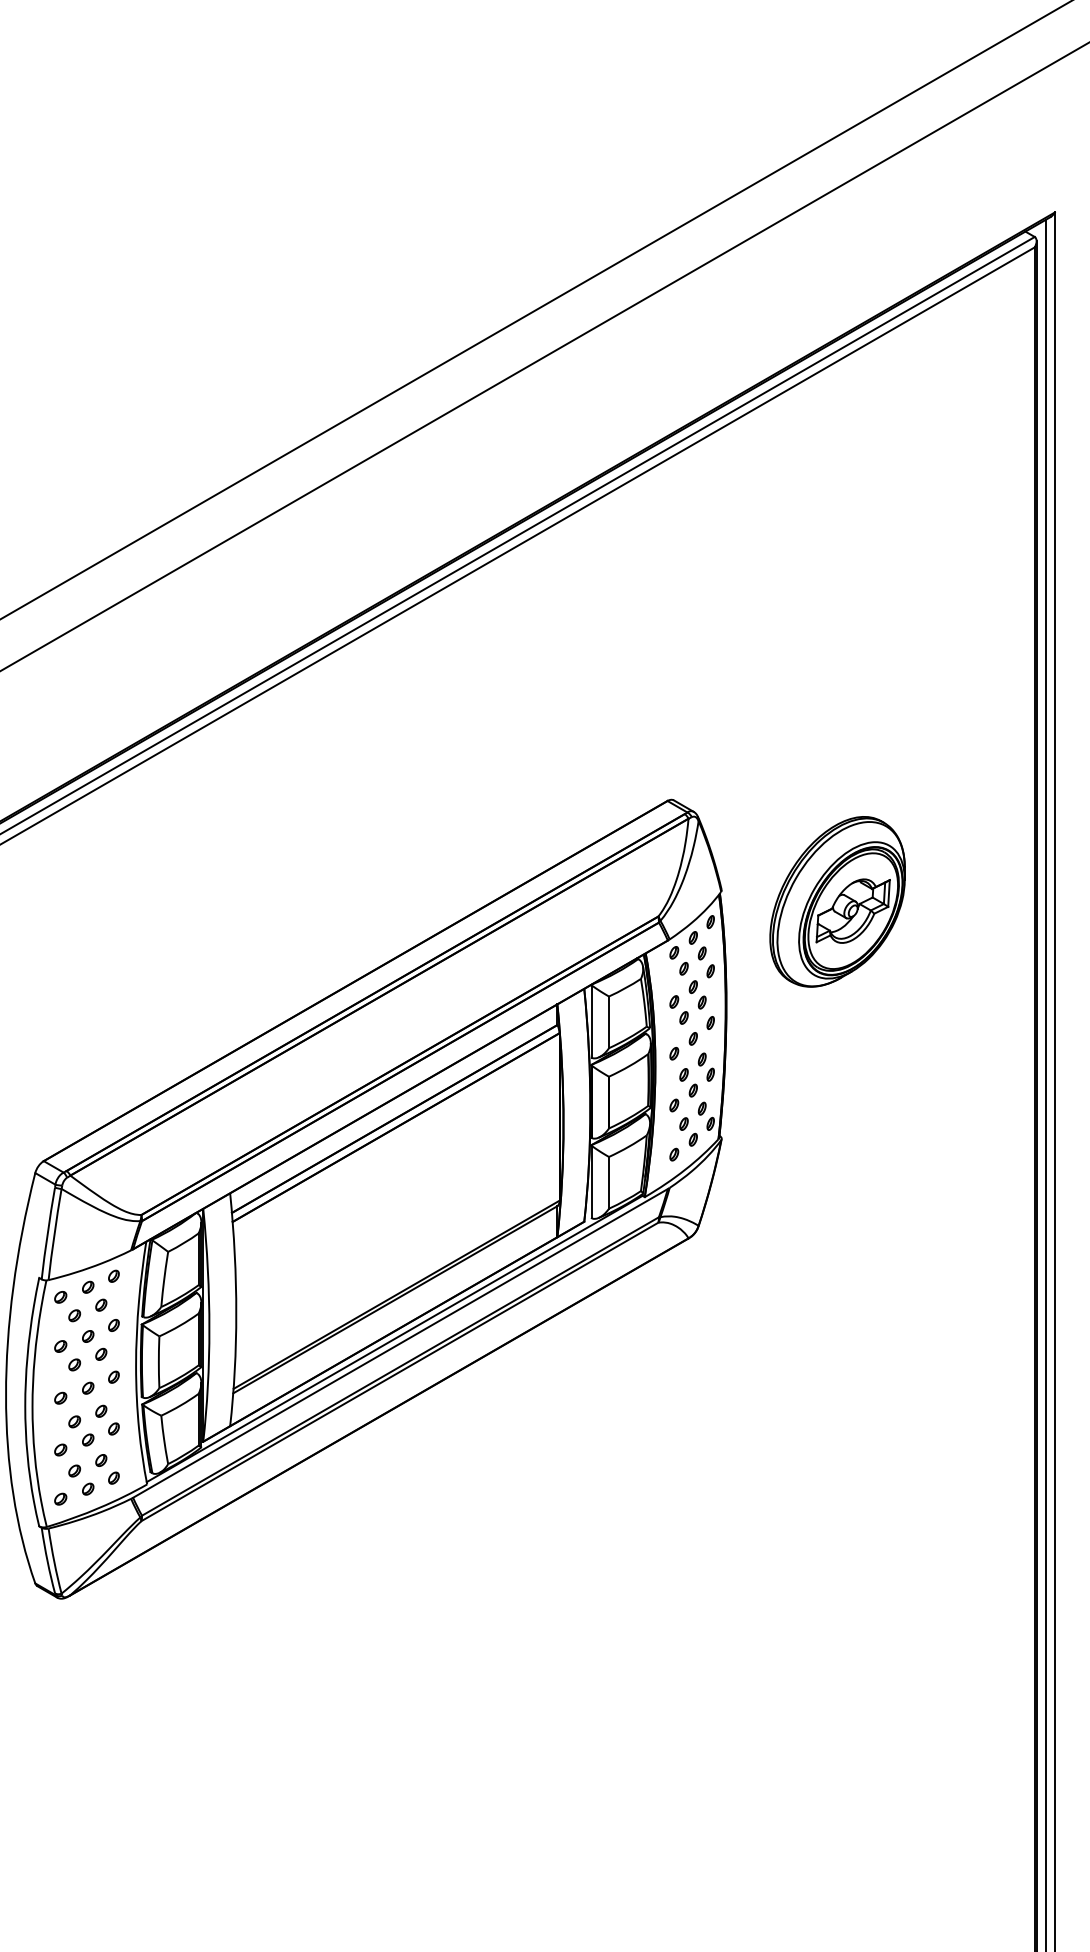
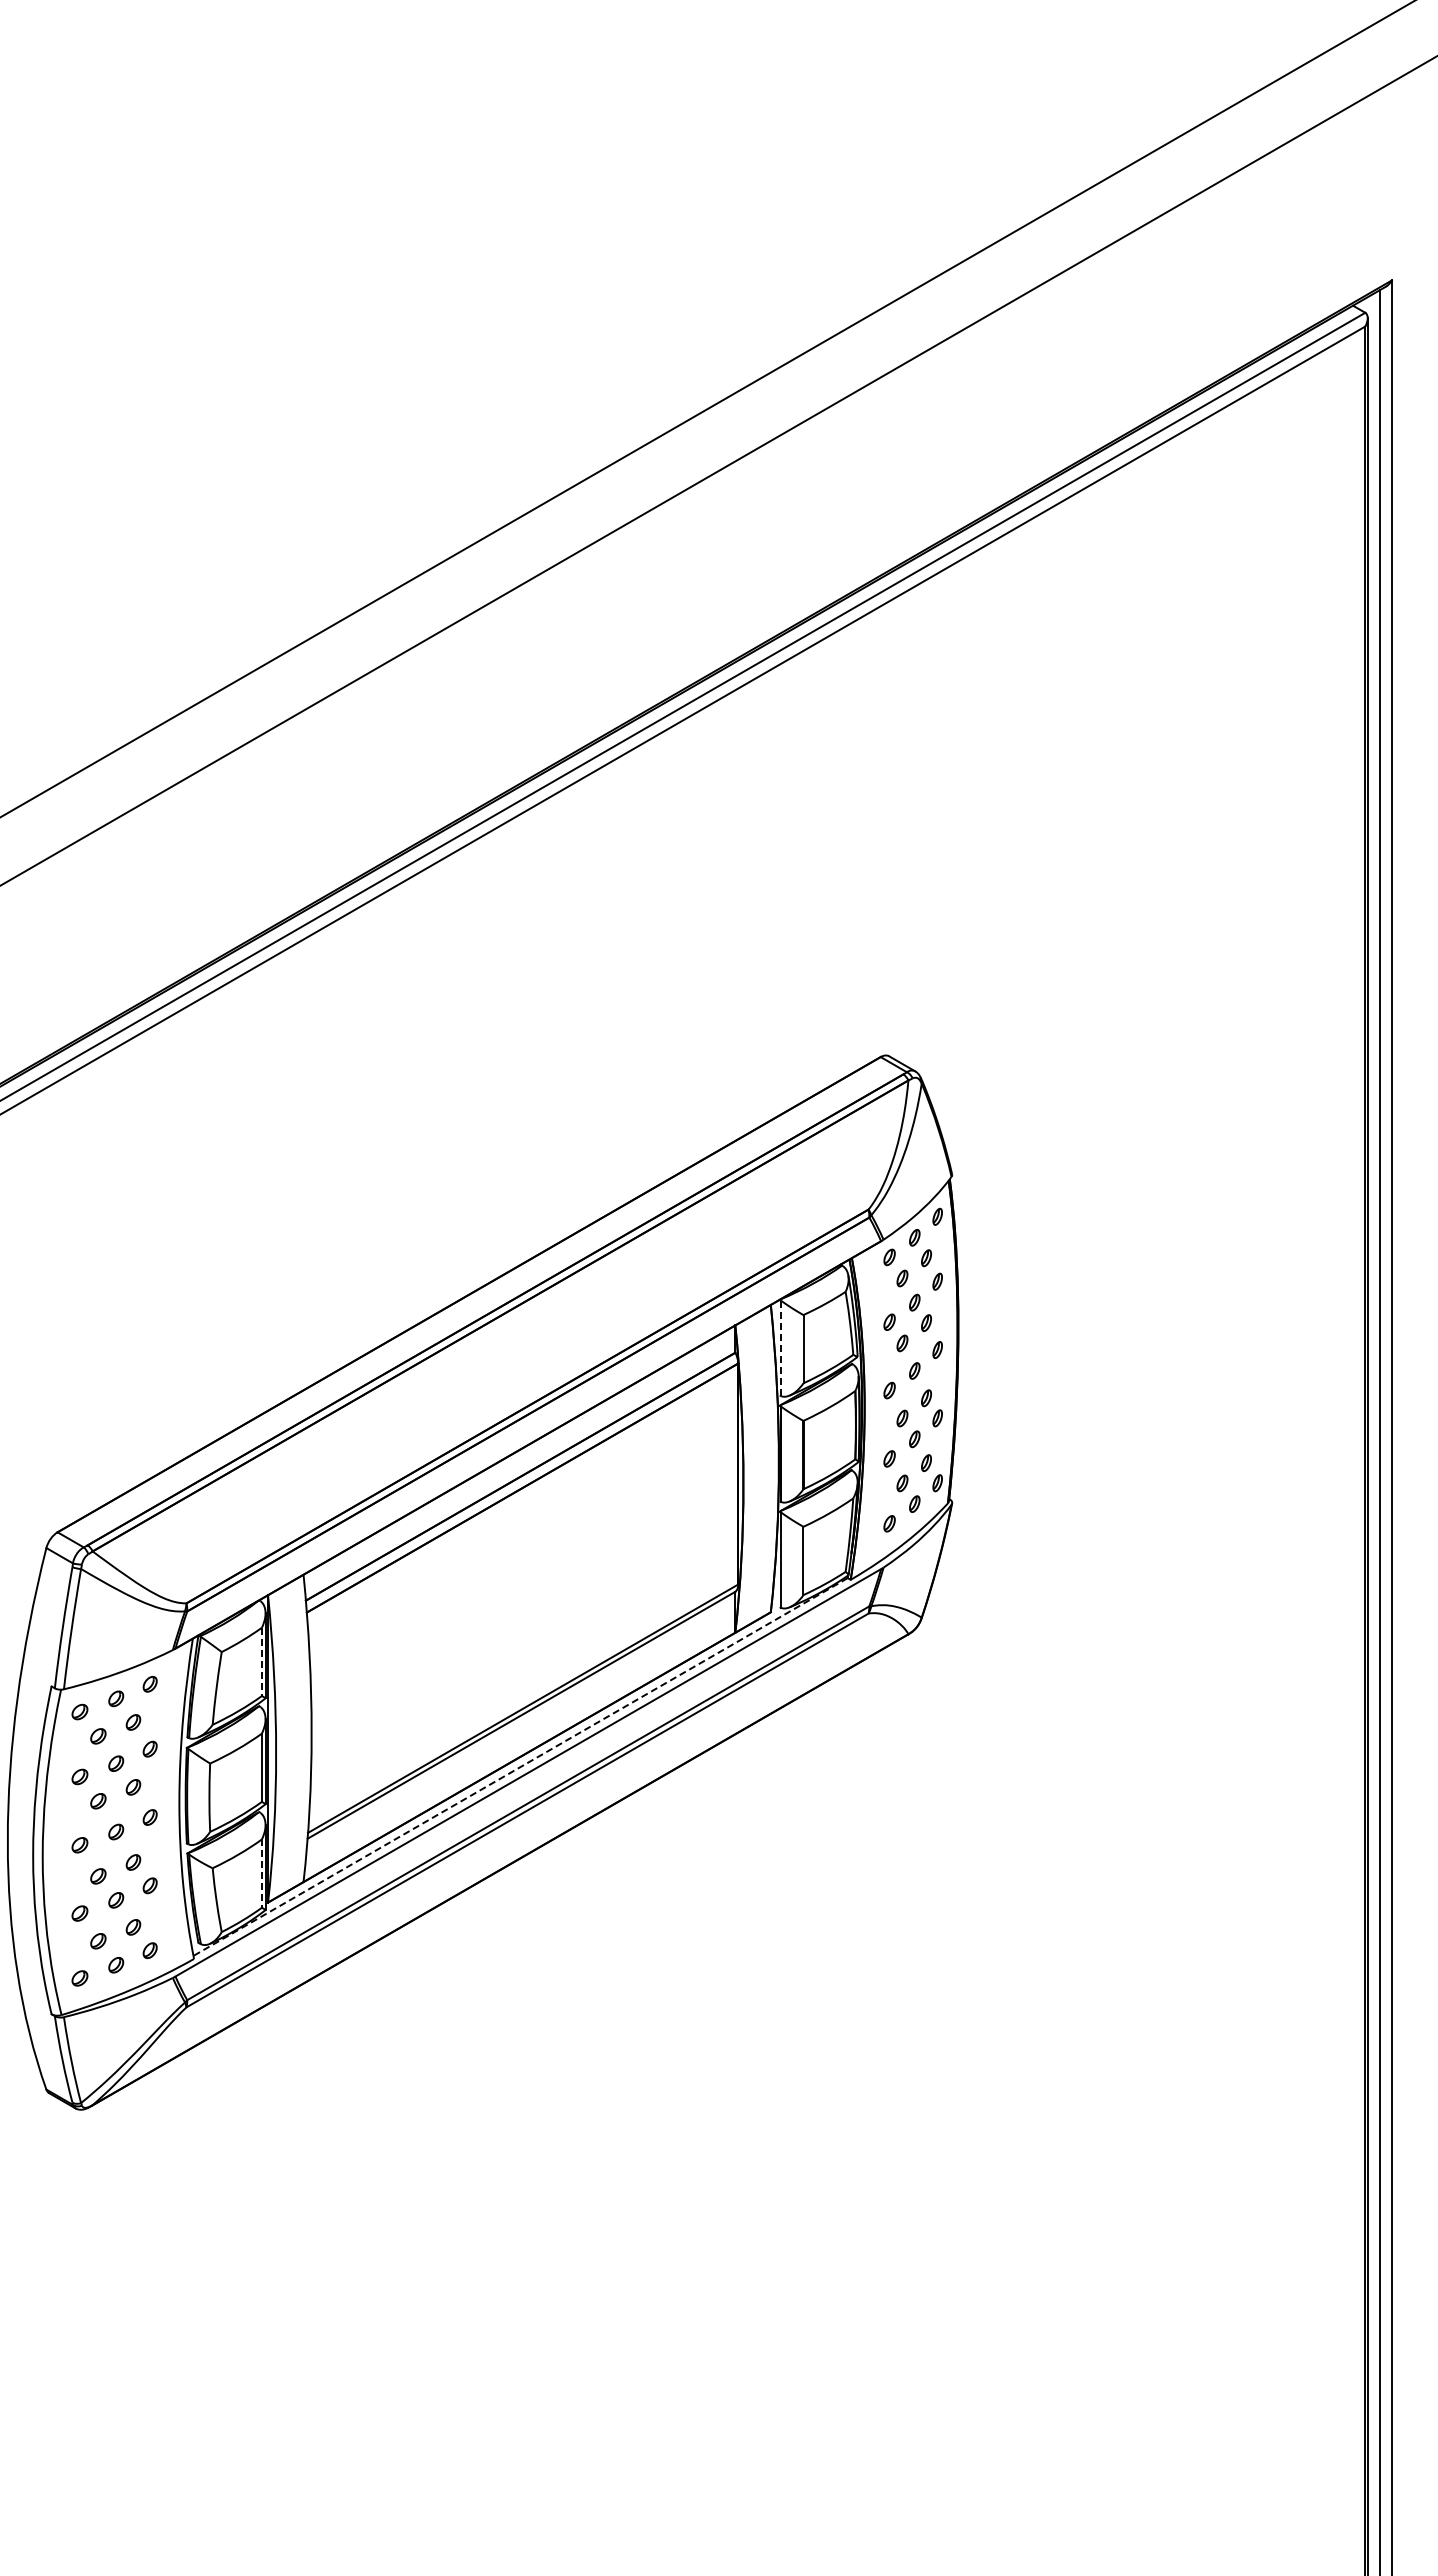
part: (837, 902) -> (1104, 1190), removed
line: (592, 1021) -> (781, 1348), solid -> dashed
line: (198, 1259) -> (261, 1662), solid -> dashed
line: (394, 1339) -> (520, 1767), solid -> dashed
line: (198, 1420) -> (261, 1874), solid -> dashed

